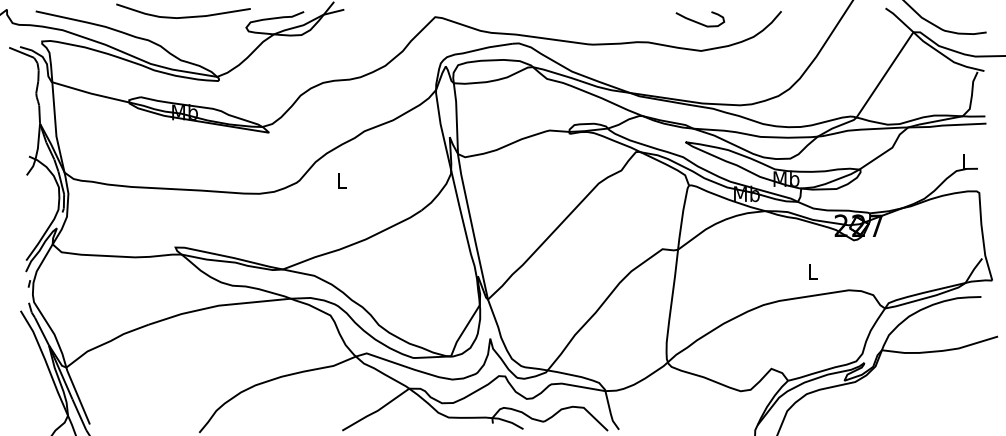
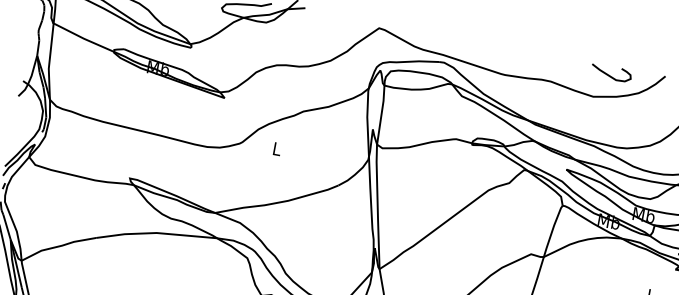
curve: (700, 22) -> (611, 75), moved

